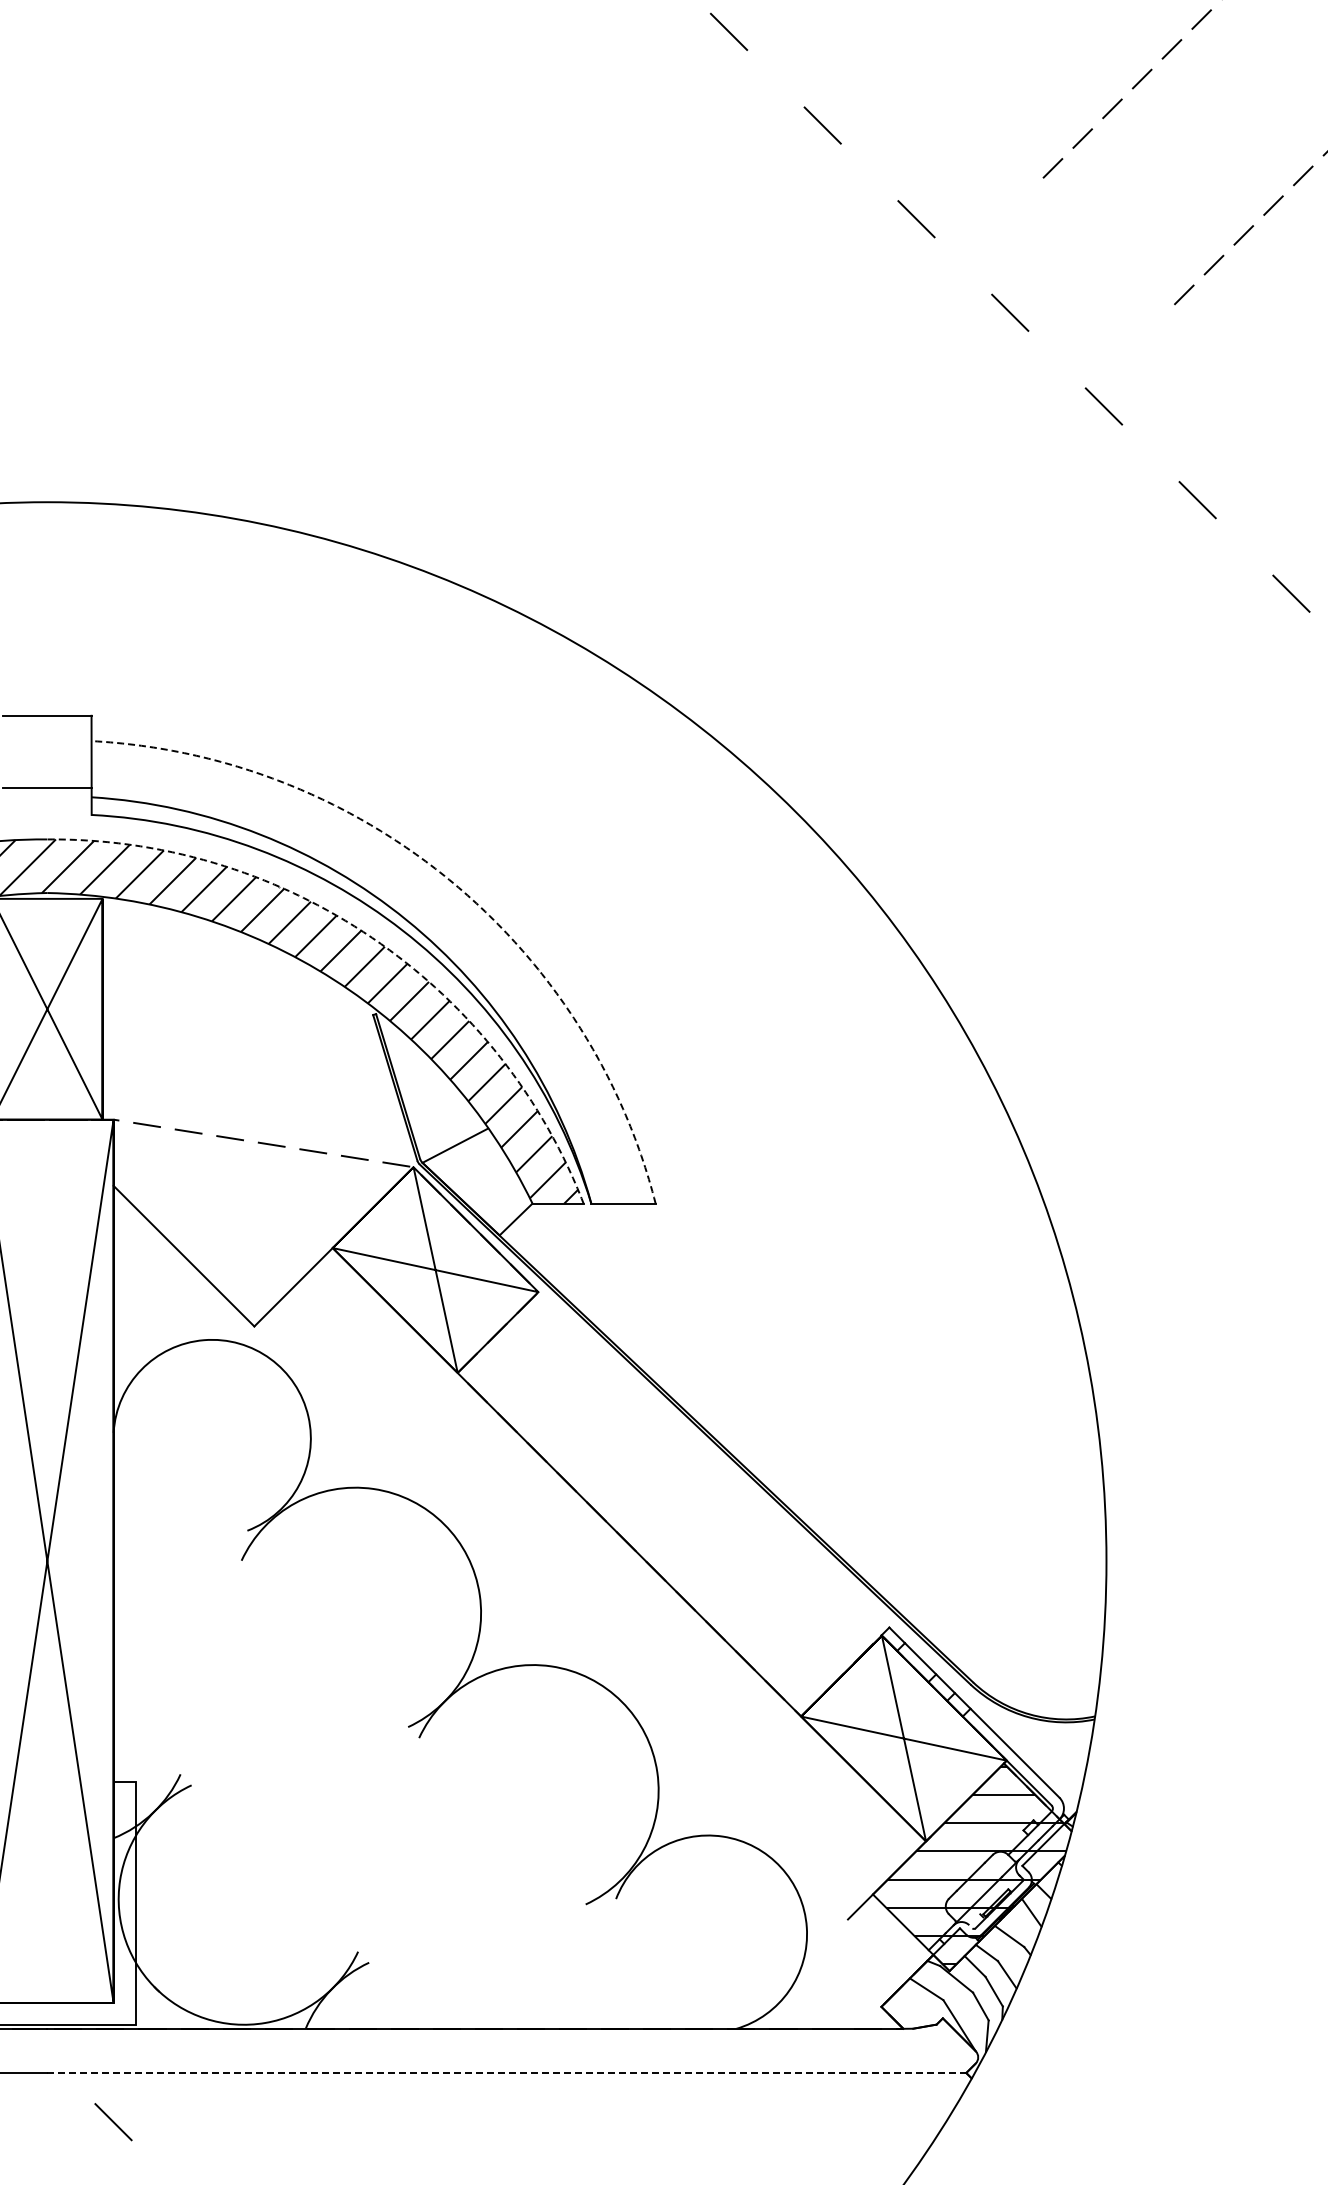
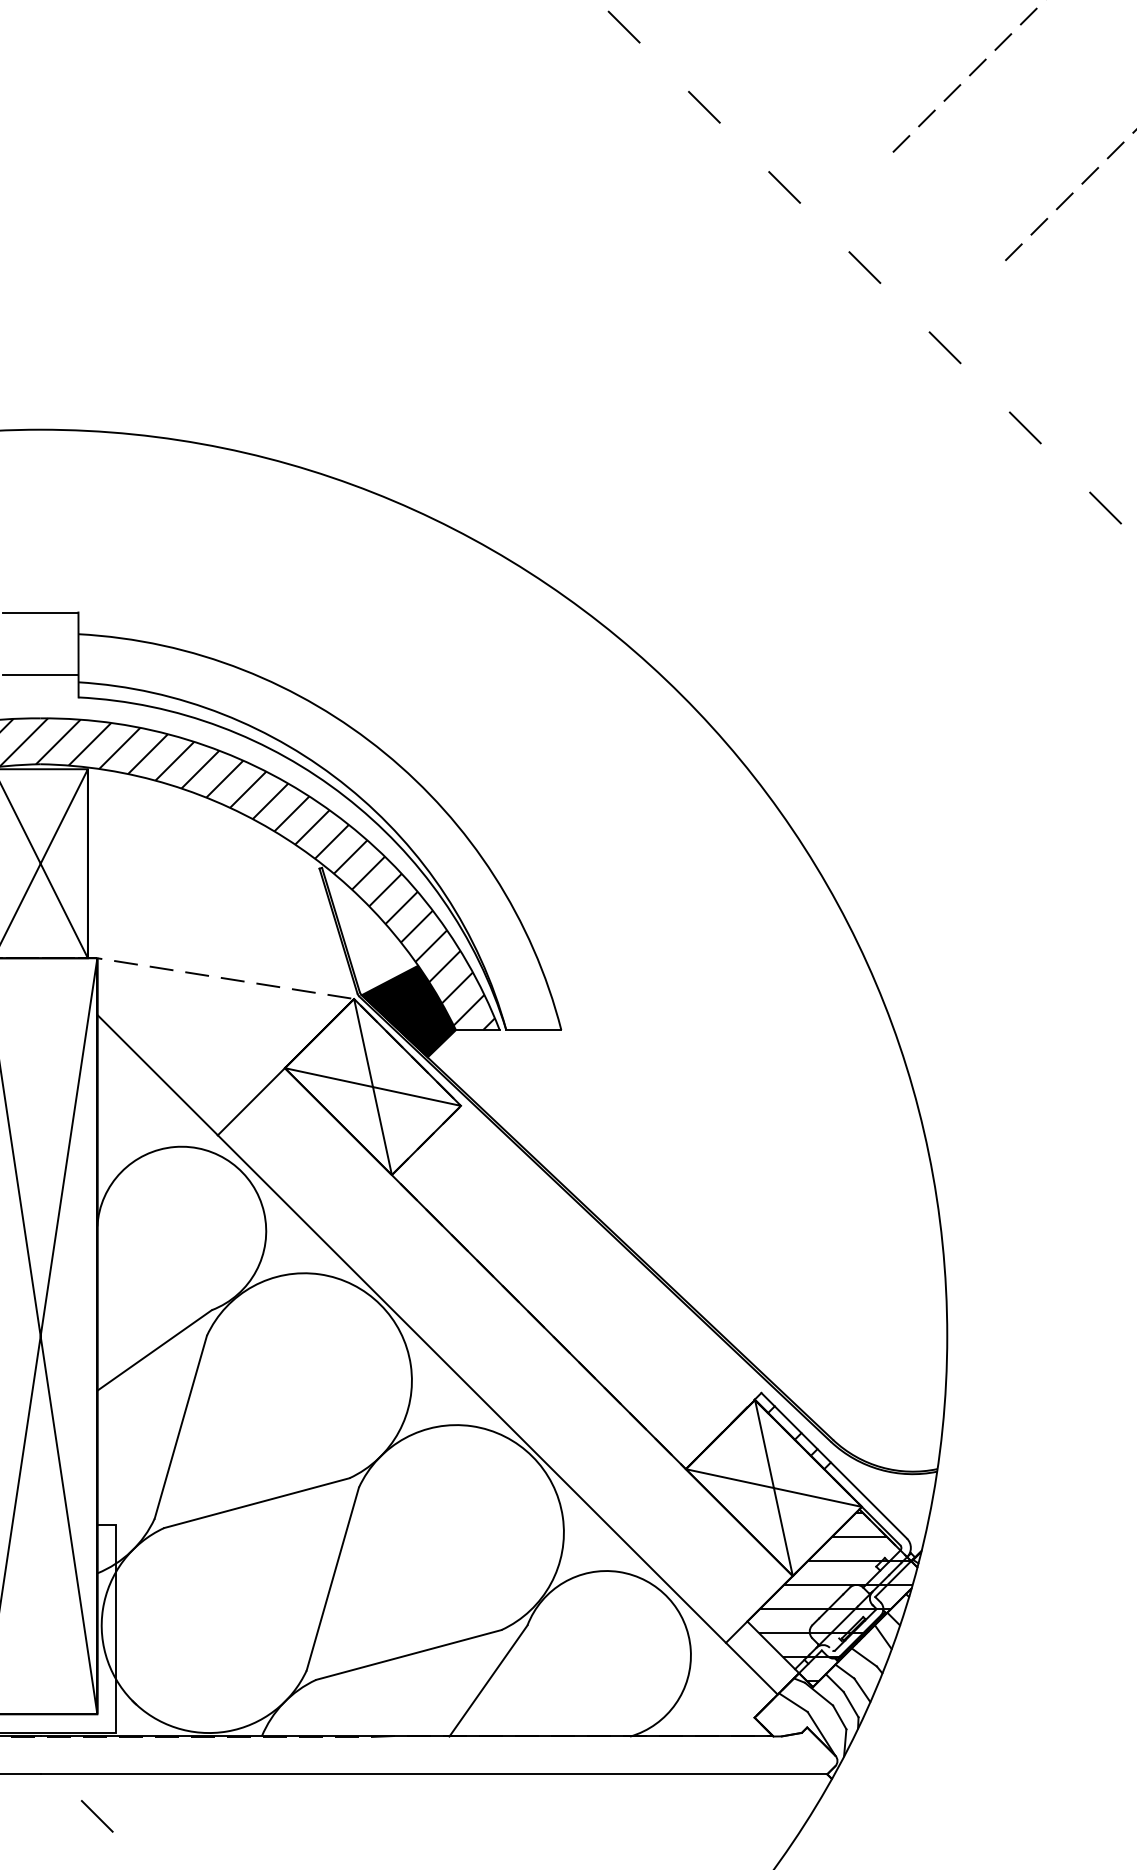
arc: (449, 879) -> (384, 752), dashed -> solid
arc: (372, 937) -> (318, 802), dashed -> solid
fill: (477, 1181) -> (408, 1011), added
line: (180, 1577) -> (154, 1350), added
line: (581, 1652) -> (497, 1414), added
line: (210, 1667) -> (180, 1427), added
line: (299, 1756) -> (256, 1503), added
line: (388, 1844) -> (332, 1578), added
line: (477, 1933) -> (408, 1654), added
line: (570, 1963) -> (488, 1680), added
line: (507, 2072) -> (434, 1773), dashed -> solid

